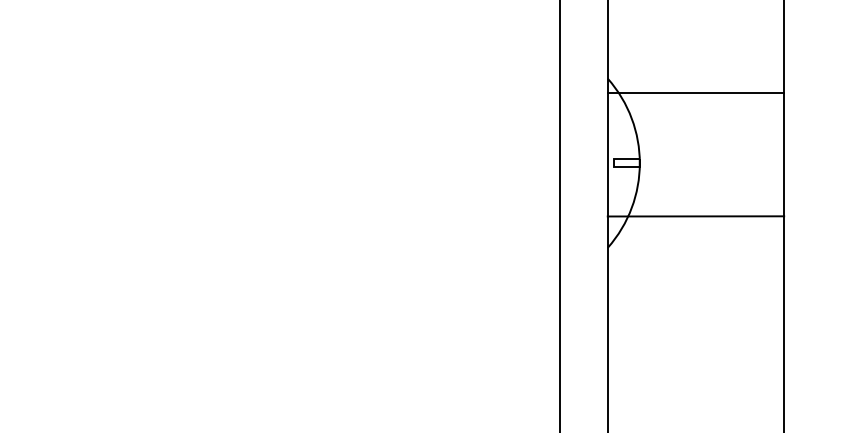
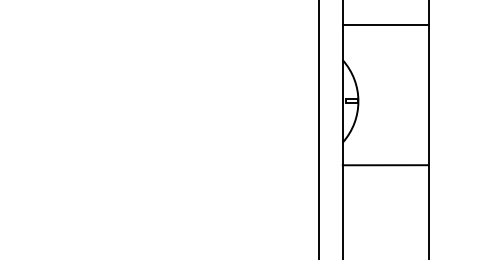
line: (695, 93) -> (385, 25), moved
line: (695, 216) -> (385, 165), moved

